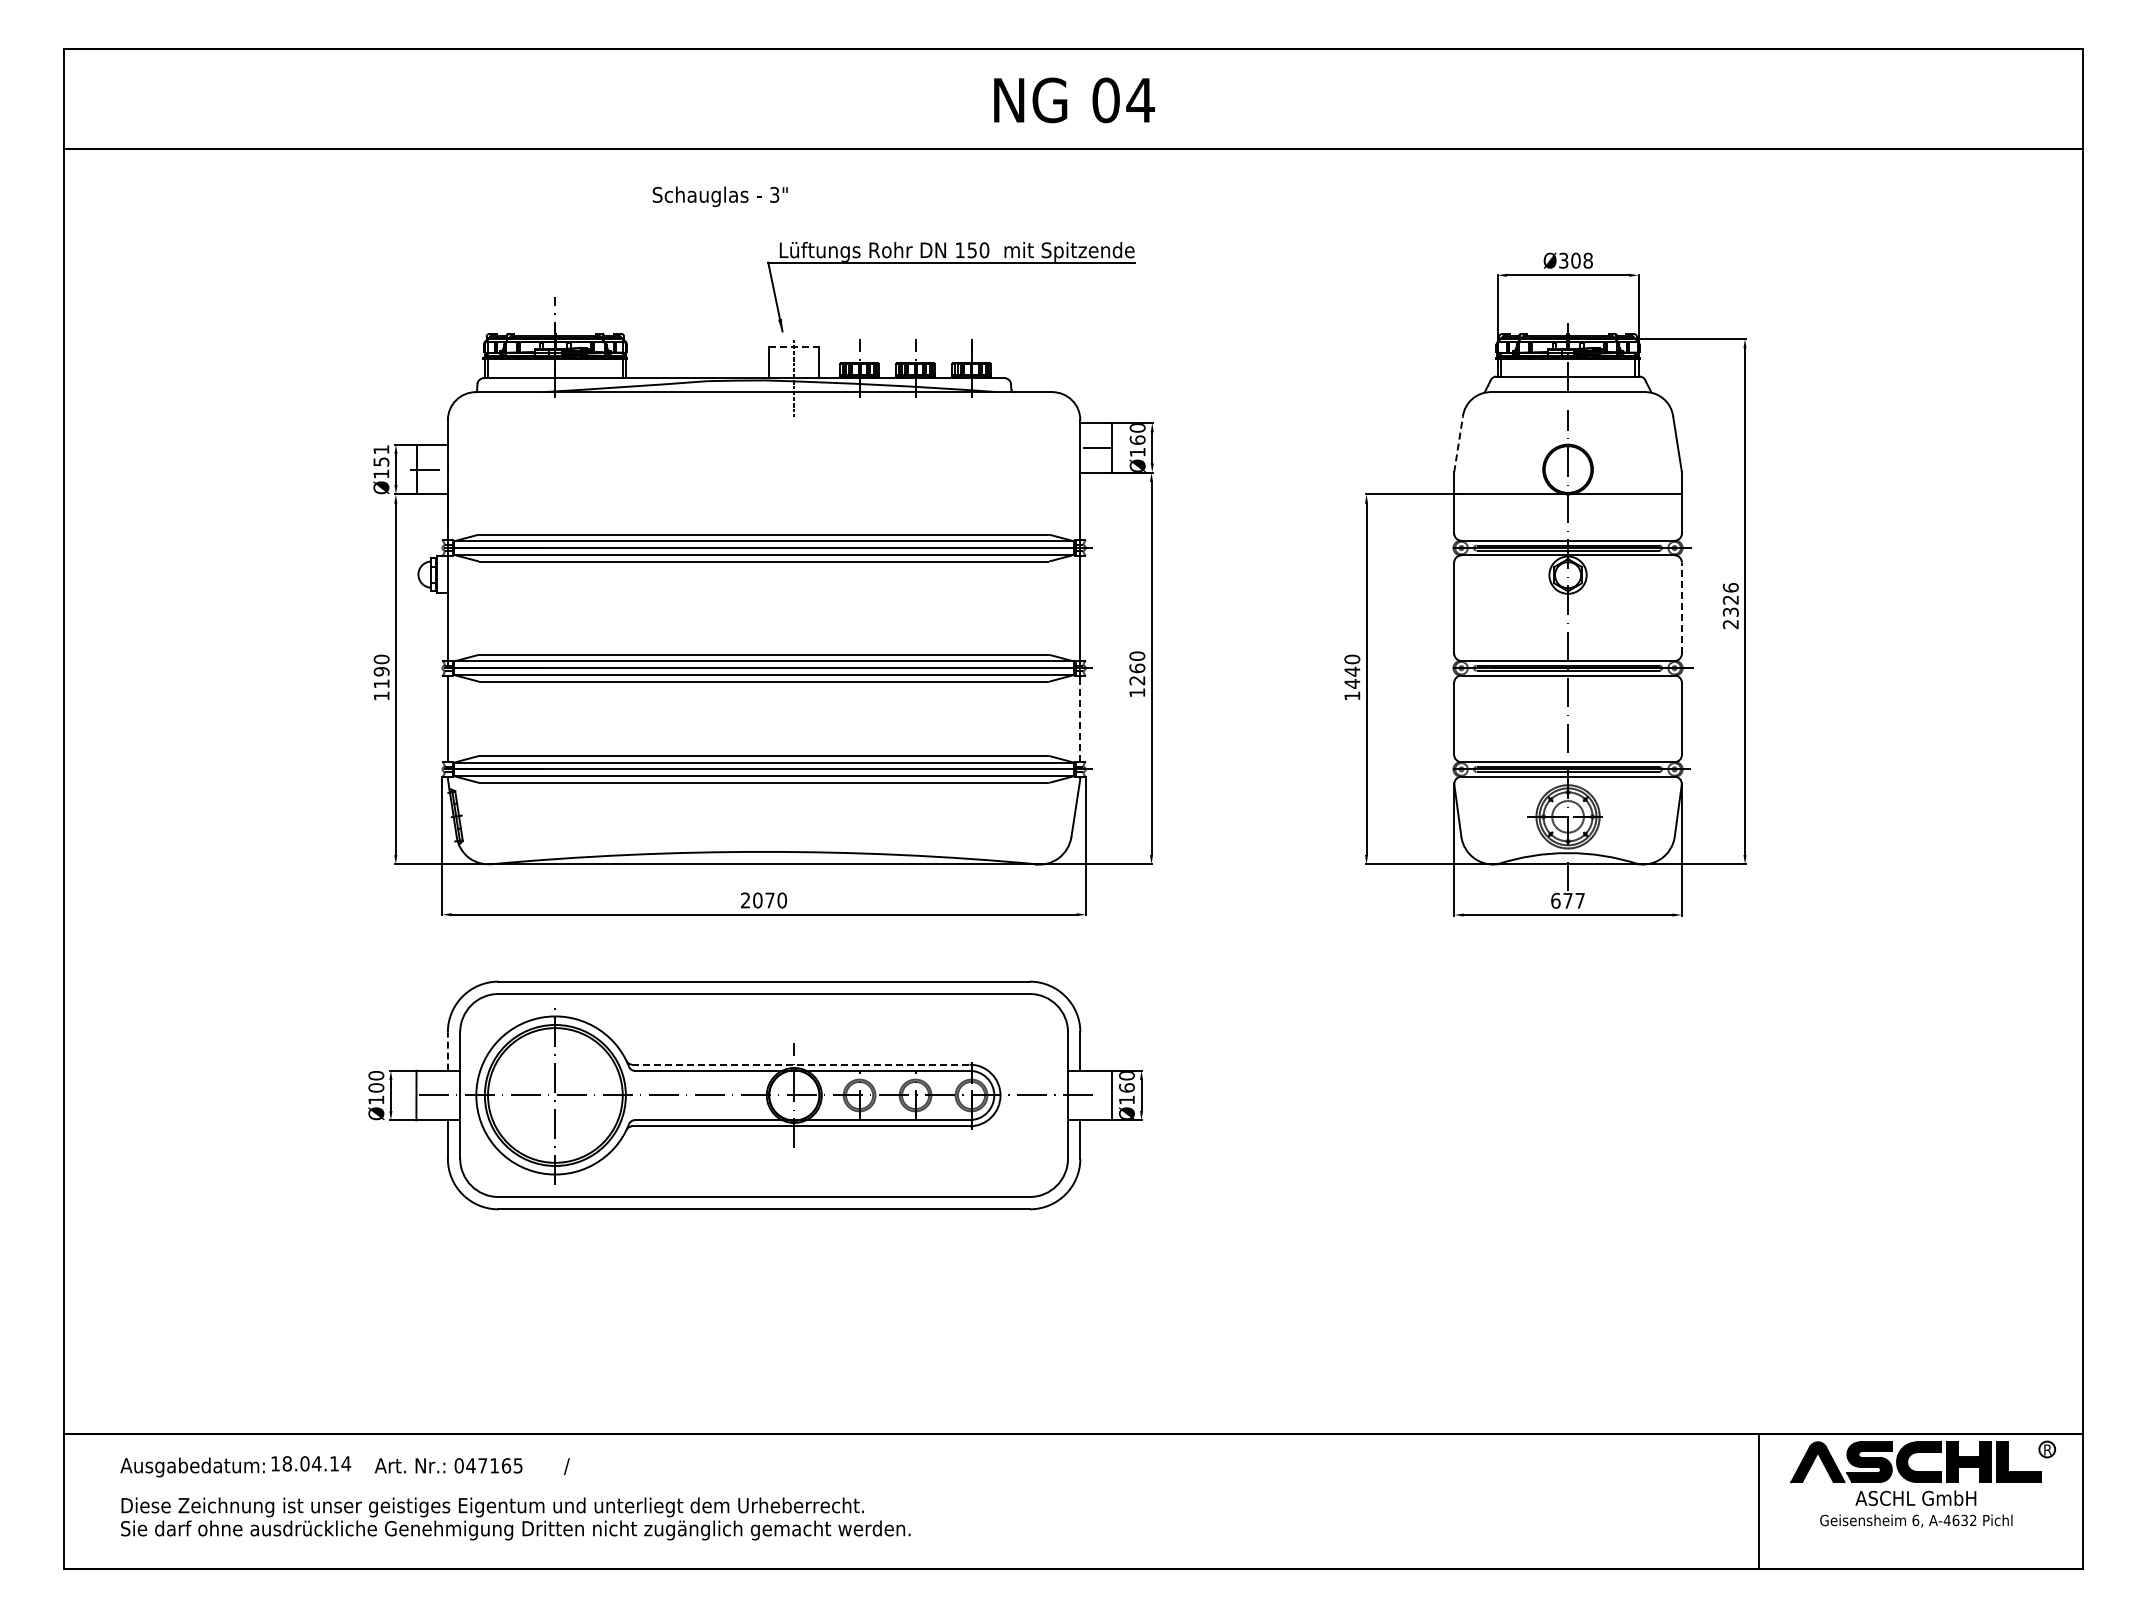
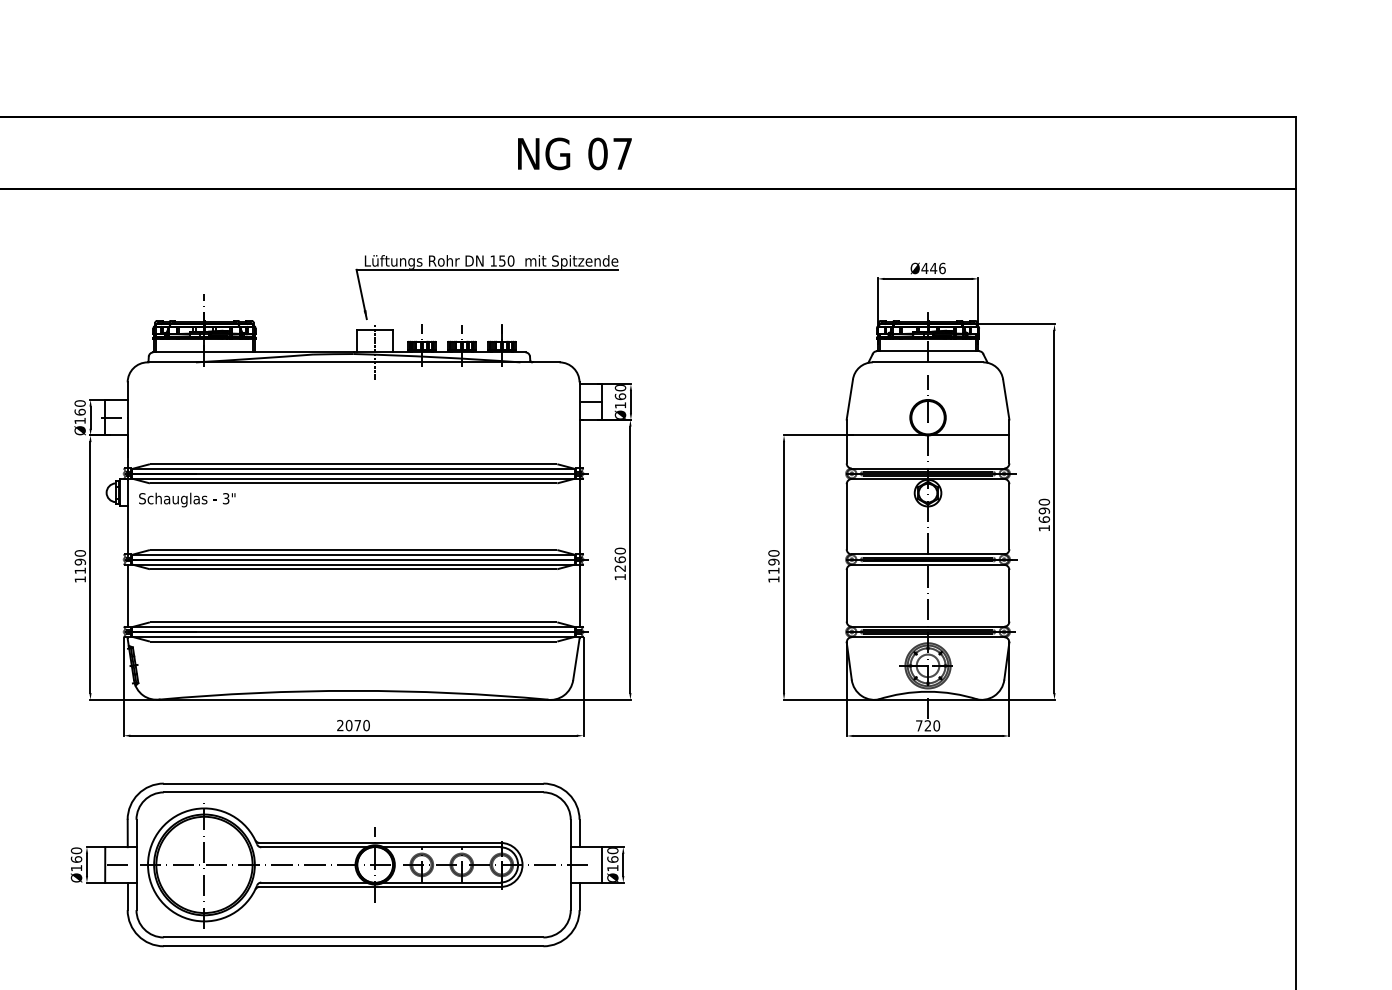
text: (1140, 100) -> (622, 154), 04 -> 07
text: (719, 196) -> (186, 499), moved
text: (1575, 260) -> (933, 268), Ø308 -> Ø446
line: (794, 347) -> (375, 330), dashed -> solid
line: (1458, 443) -> (849, 399), dashed -> solid
text: (381, 455) -> (80, 407), Ø151 -> Ø160
text: (1730, 606) -> (1044, 515), 2326 -> 1690
line: (1681, 608) -> (1009, 516), dashed -> solid
text: (1352, 677) -> (774, 566), 1440 -> 1190
line: (1080, 718) -> (579, 595), dashed -> solid
text: (1568, 900) -> (928, 725), 677 -> 720
line: (447, 1050) -> (127, 832), dashed -> solid
line: (800, 1064) -> (379, 842), dashed -> solid
text: (376, 1087) -> (76, 859), Ø100 -> Ø160

